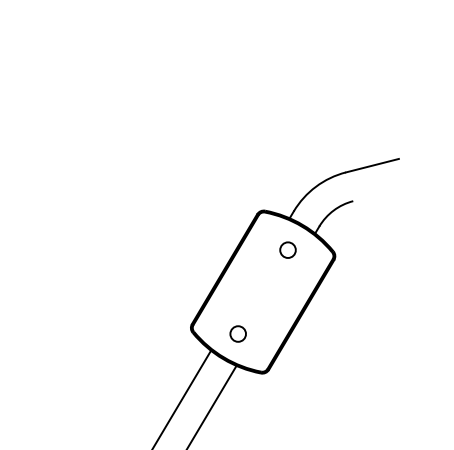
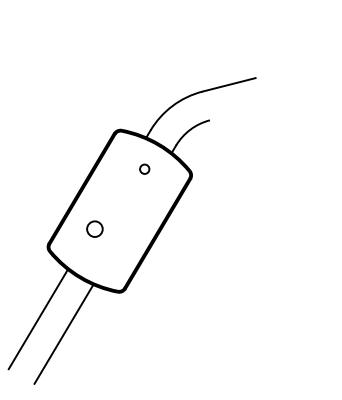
circle: (287, 249) -> (144, 168), size x0.6
circle: (237, 333) -> (94, 228), moved

